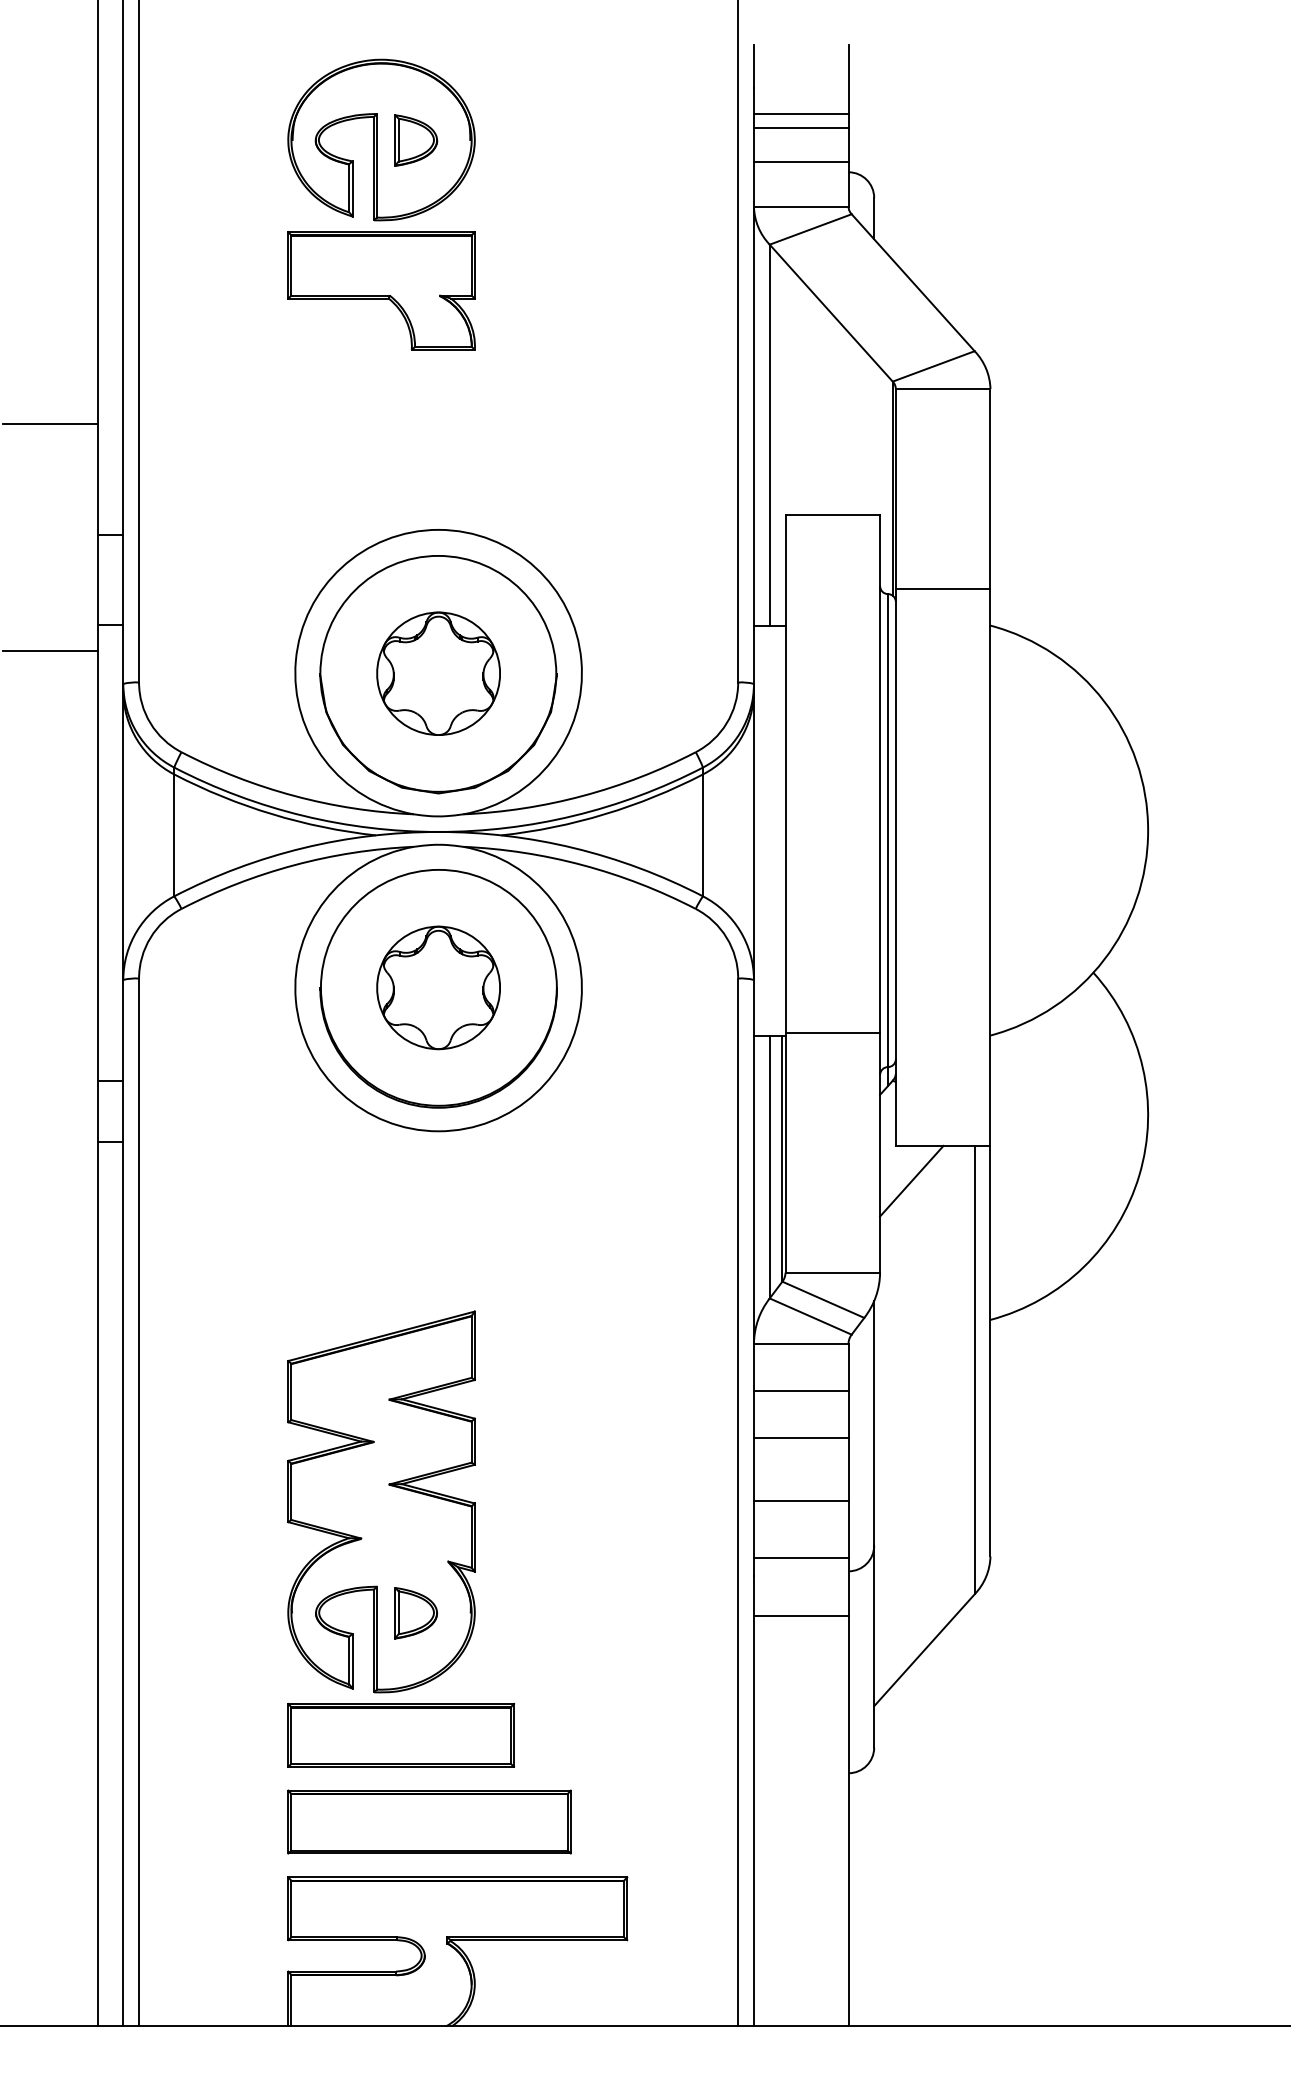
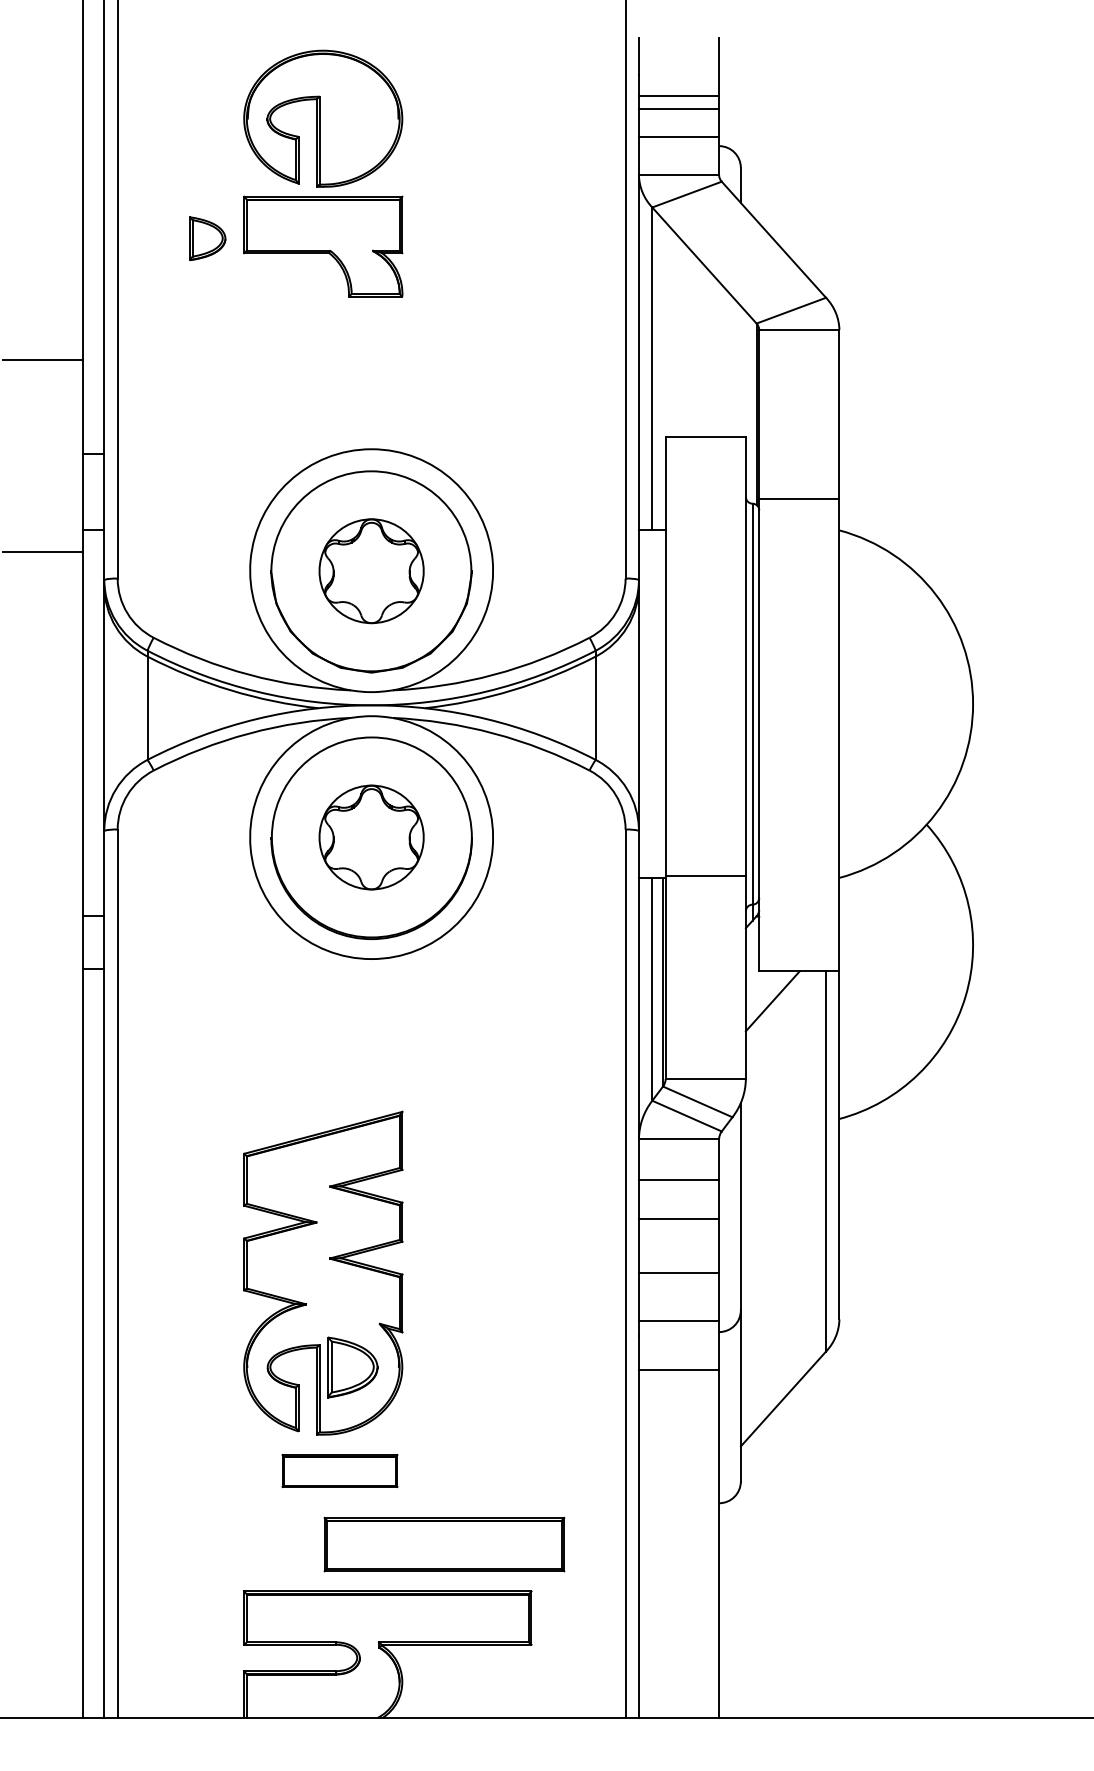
part: (416, 140) -> (207, 238), moved
part: (415, 1613) -> (352, 1367), size x1.4
part: (401, 1734) -> (340, 1470), size x0.6
part: (429, 1821) -> (444, 1544), moved

